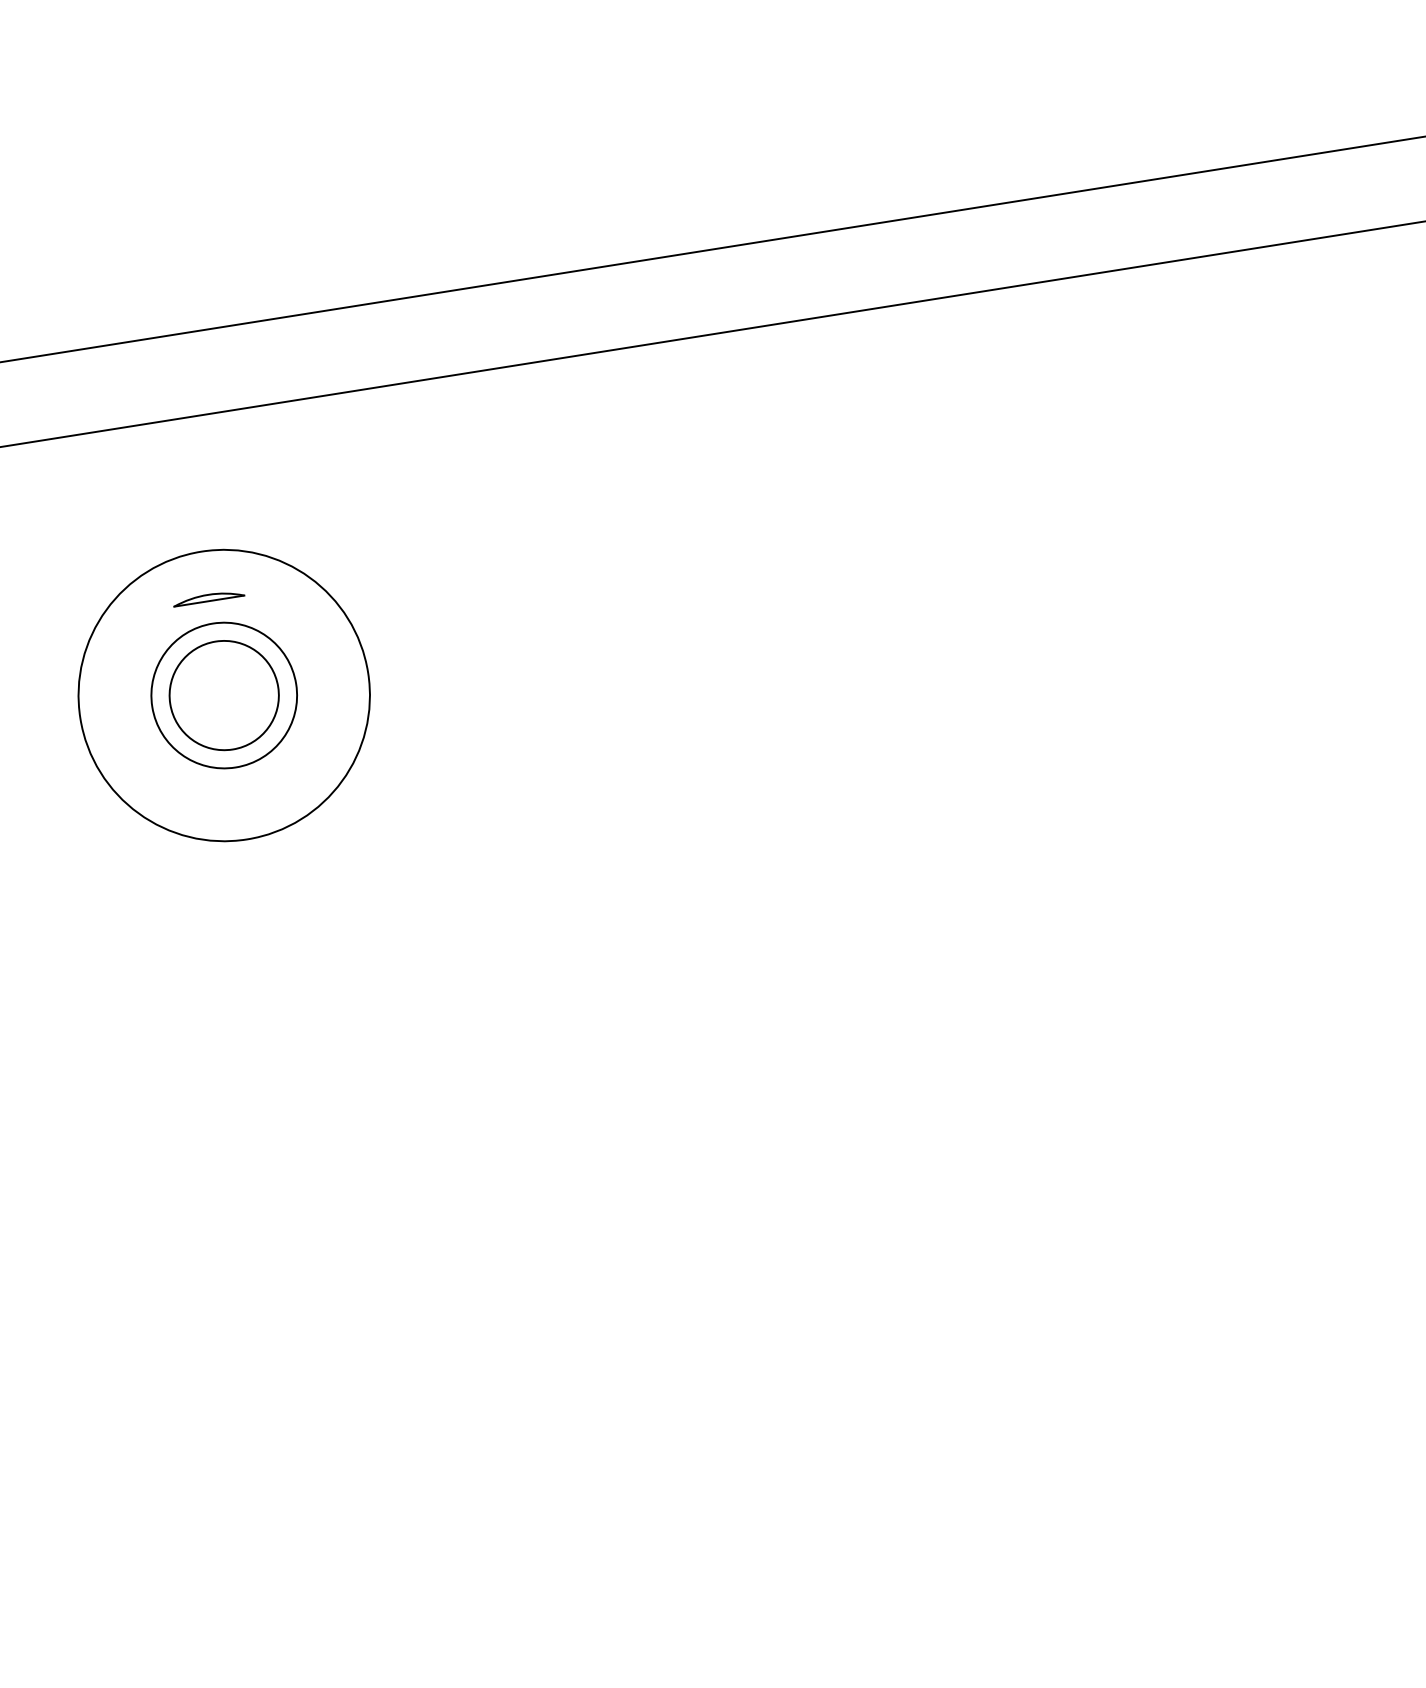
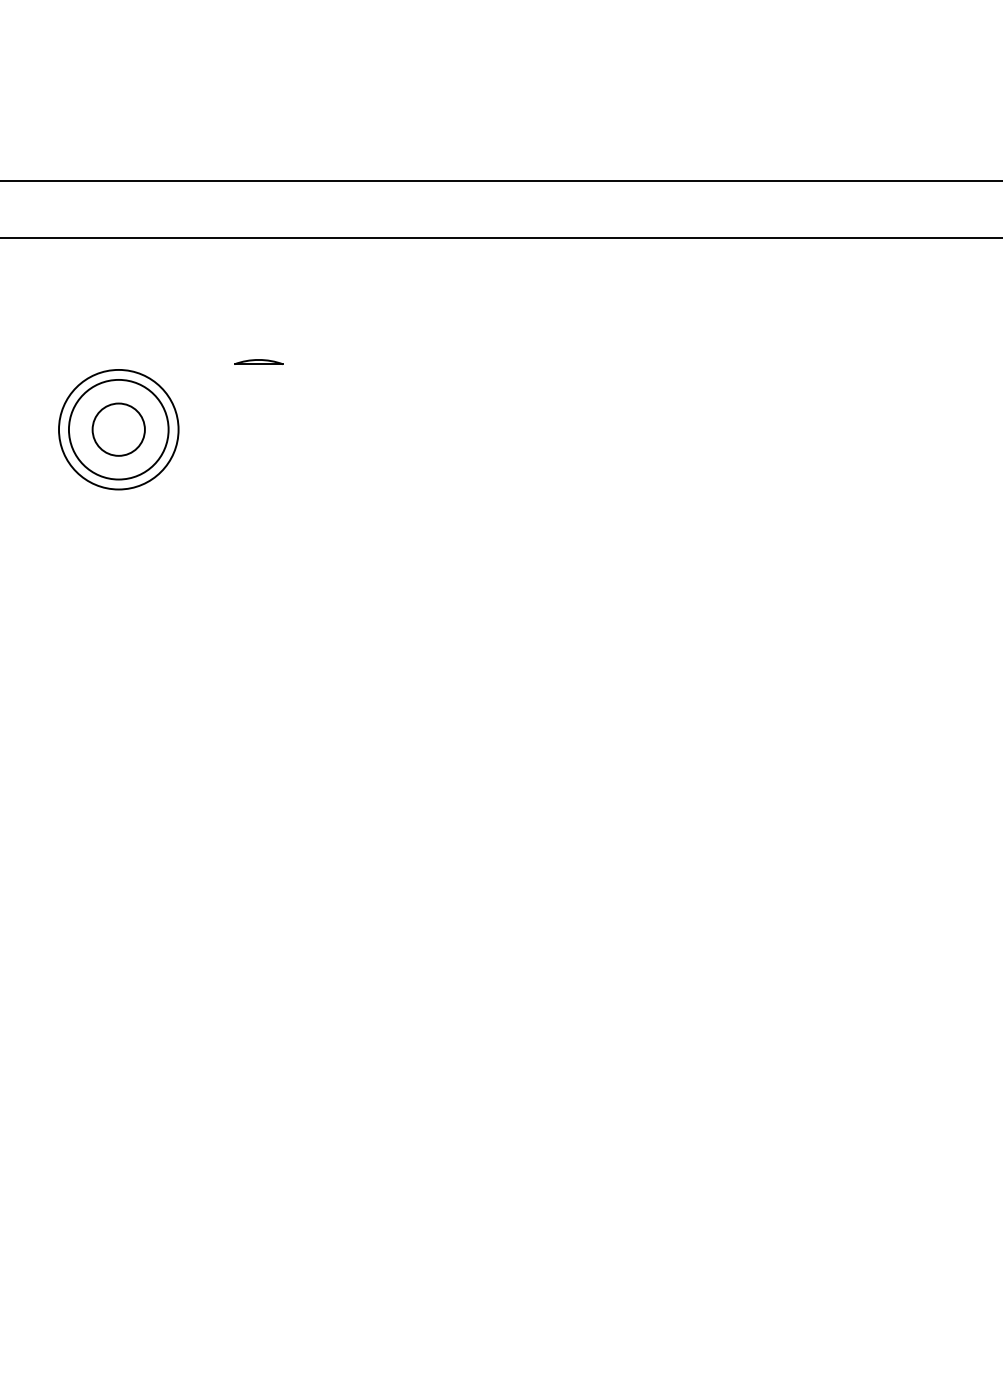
part: (208, 597) -> (258, 361), moved
circle: (223, 695) -> (118, 429), size x0.6
circle: (223, 695) -> (118, 429), size x0.7

